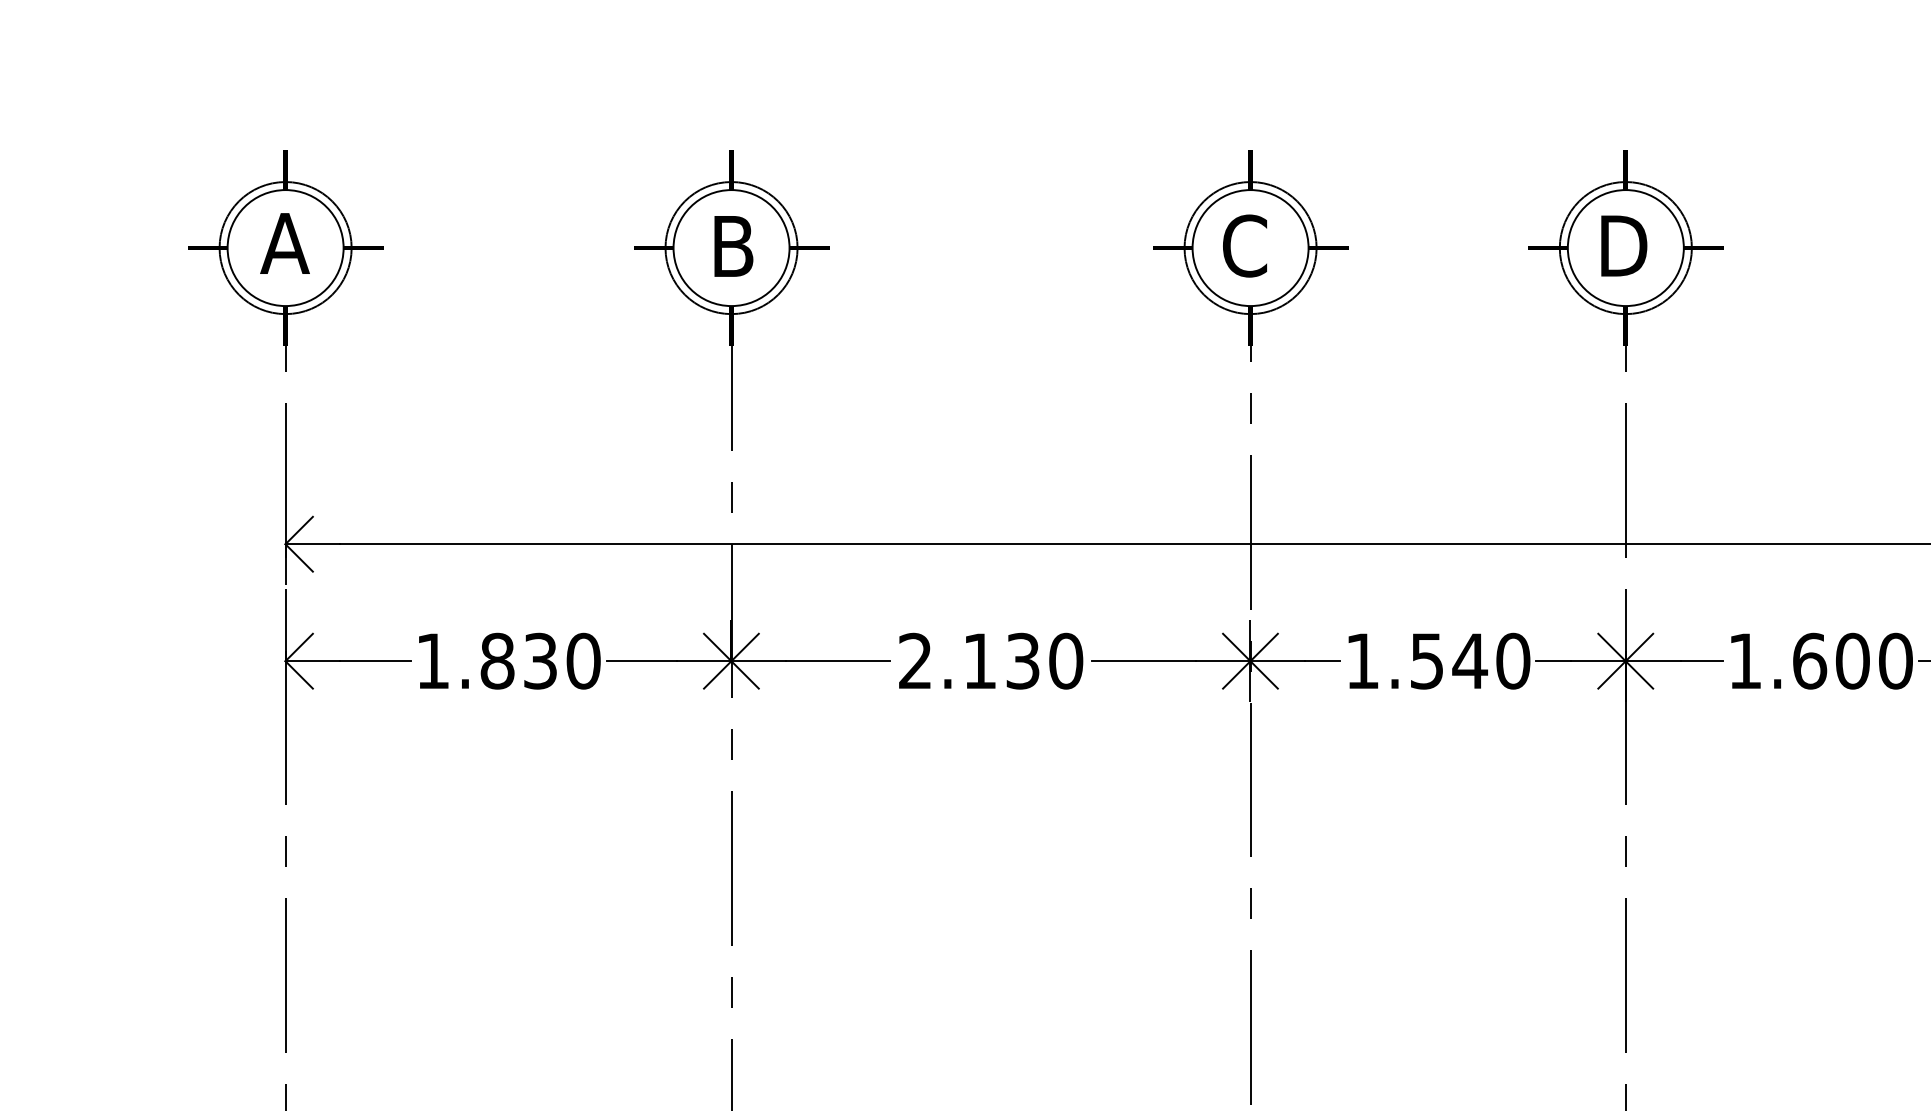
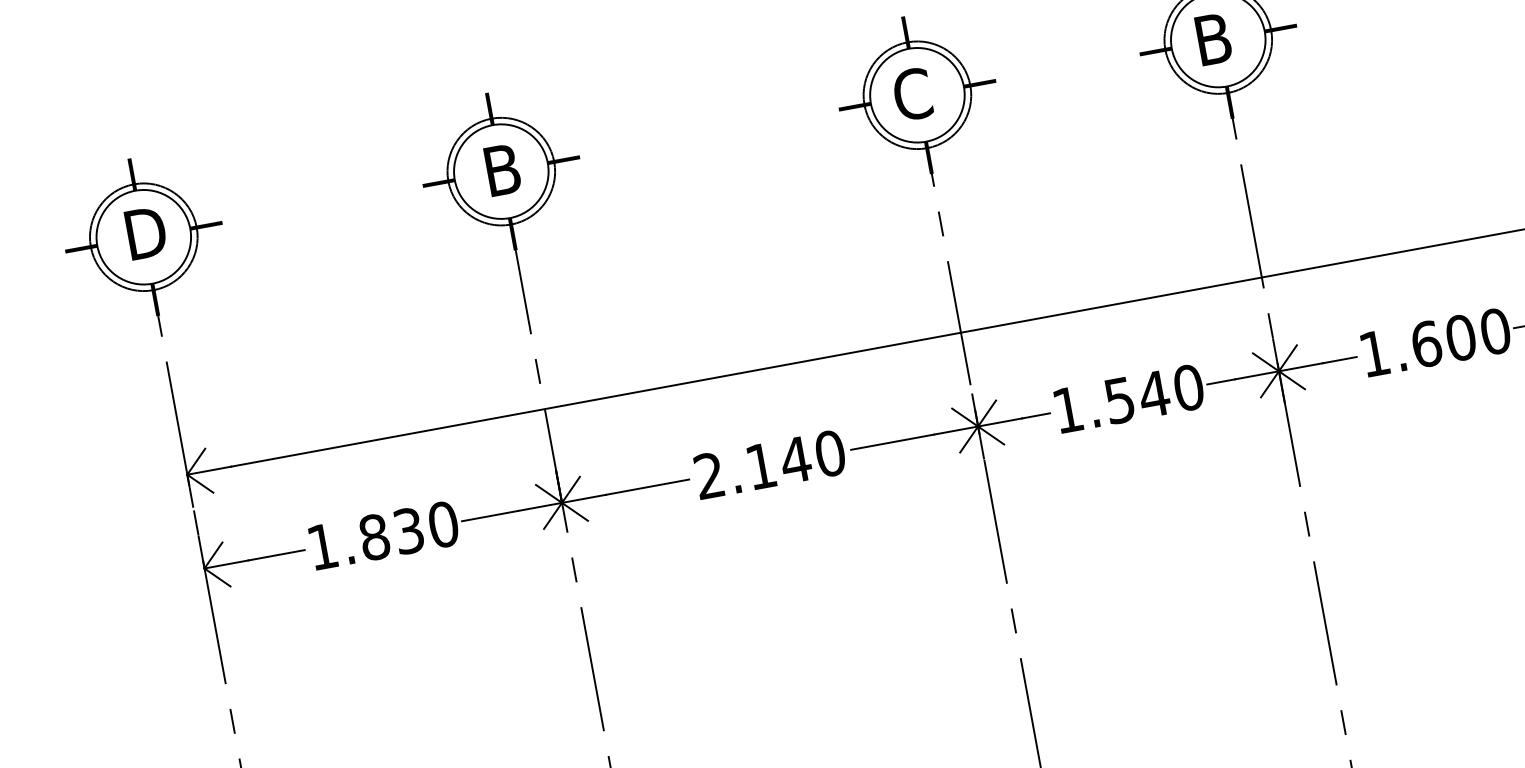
text: (286, 243) -> (143, 233), A -> D
text: (1627, 245) -> (1219, 37), D -> B
text: (1022, 660) -> (795, 459), 2.130 -> 2.140

